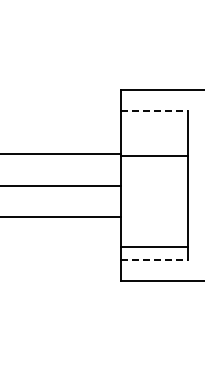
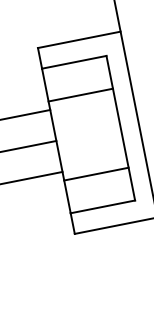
line: (154, 111) -> (74, 62), dashed -> solid
line: (154, 156) -> (80, 95), moved
line: (154, 247) -> (96, 174), moved
line: (154, 259) -> (102, 206), dashed -> solid

